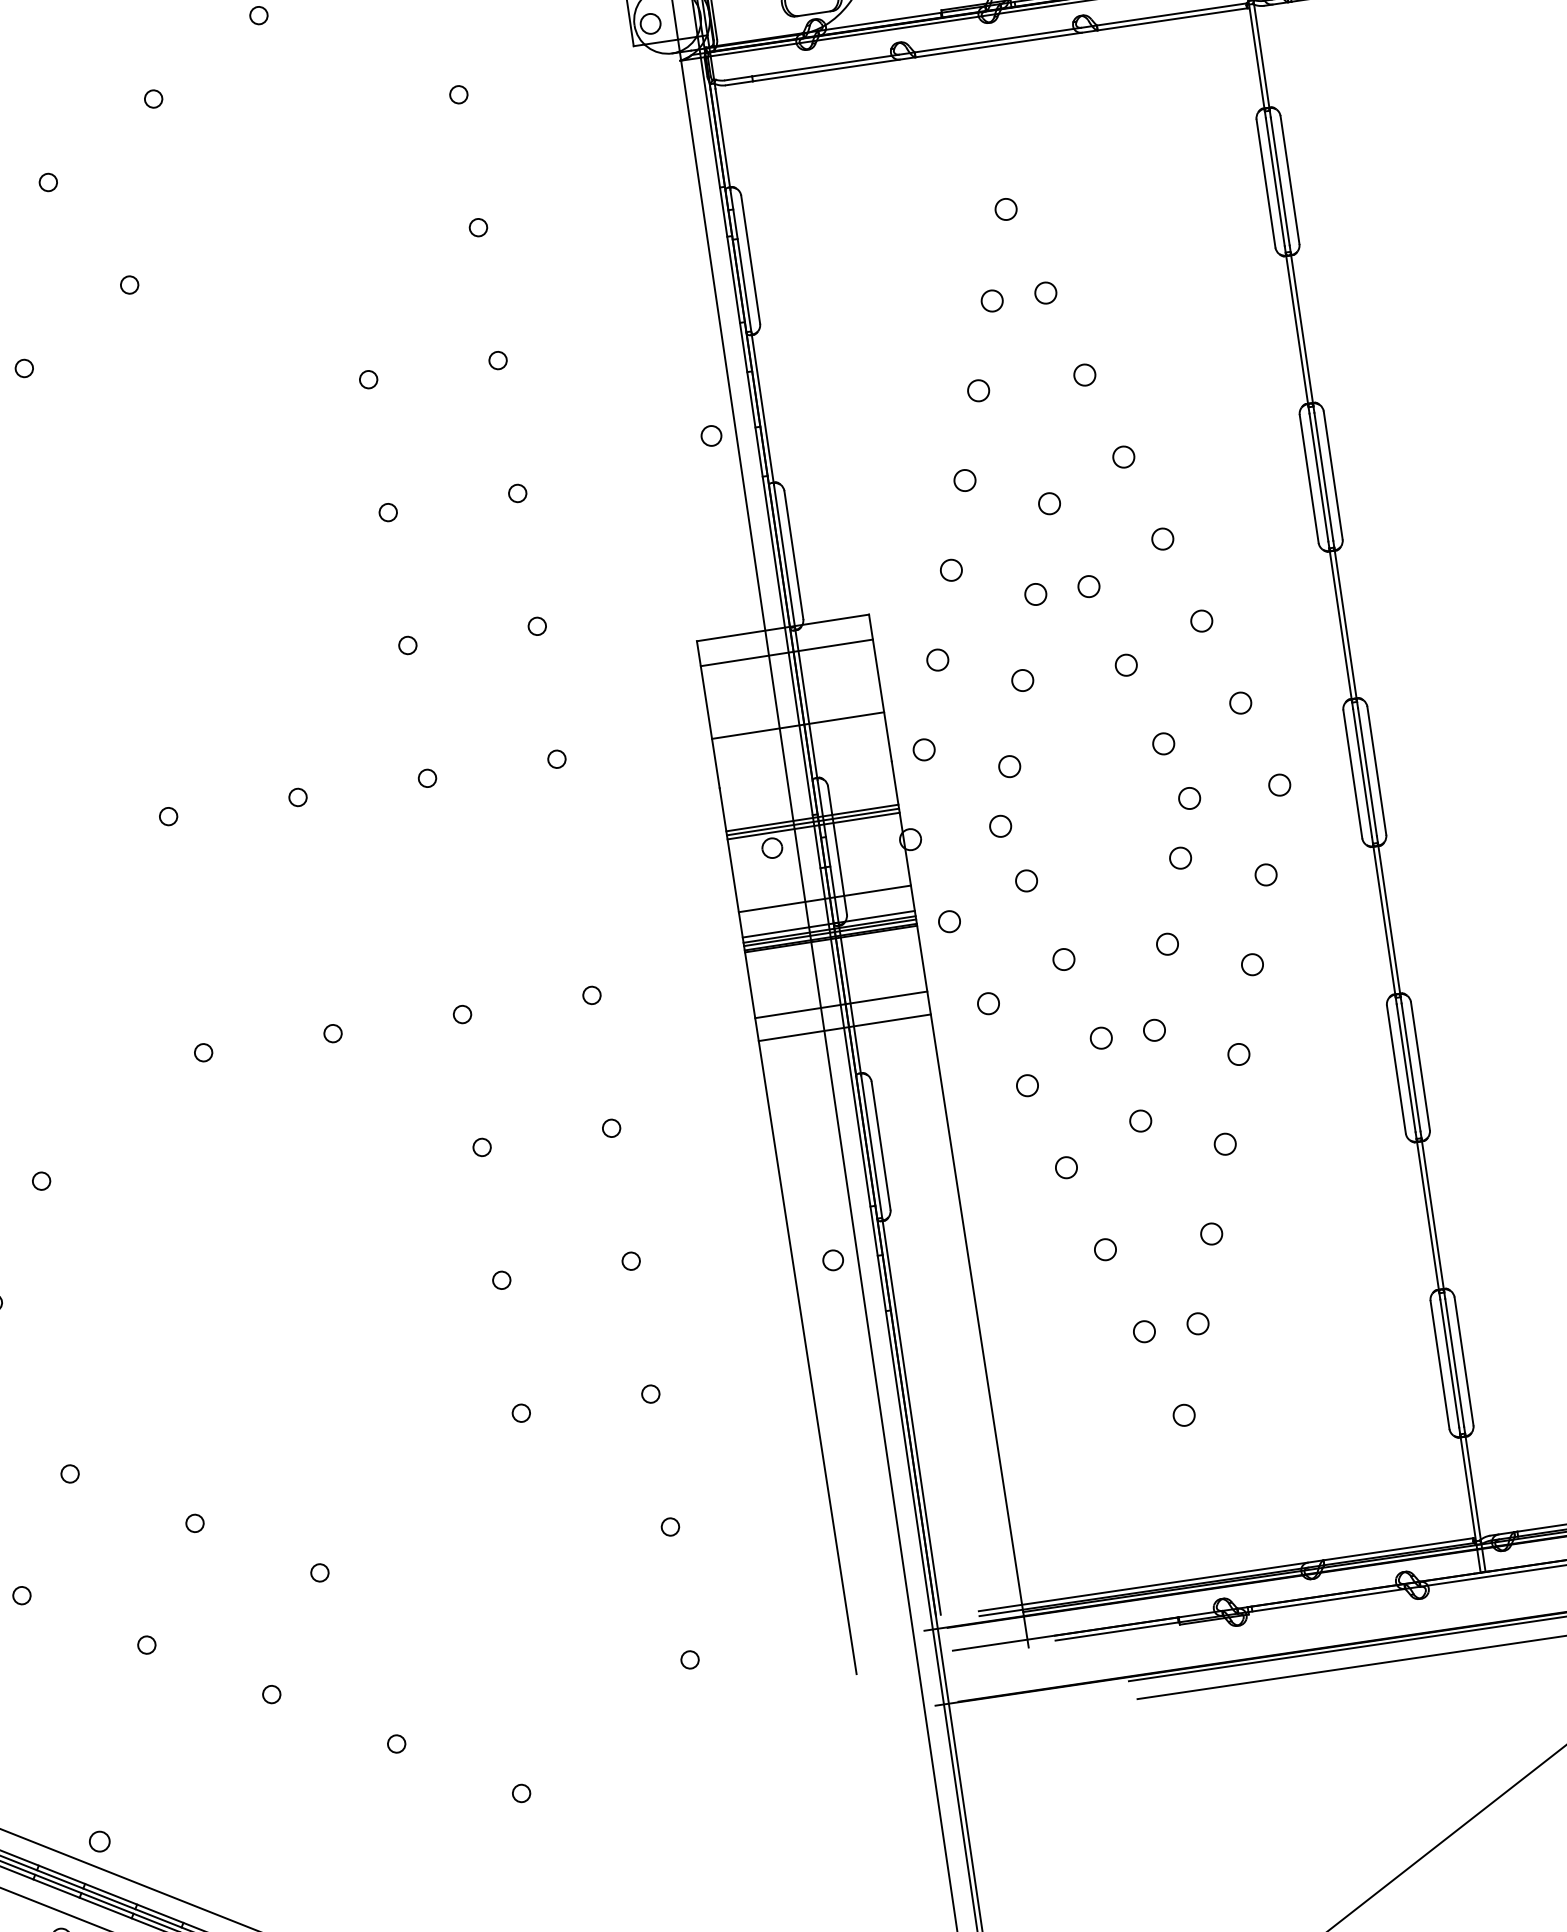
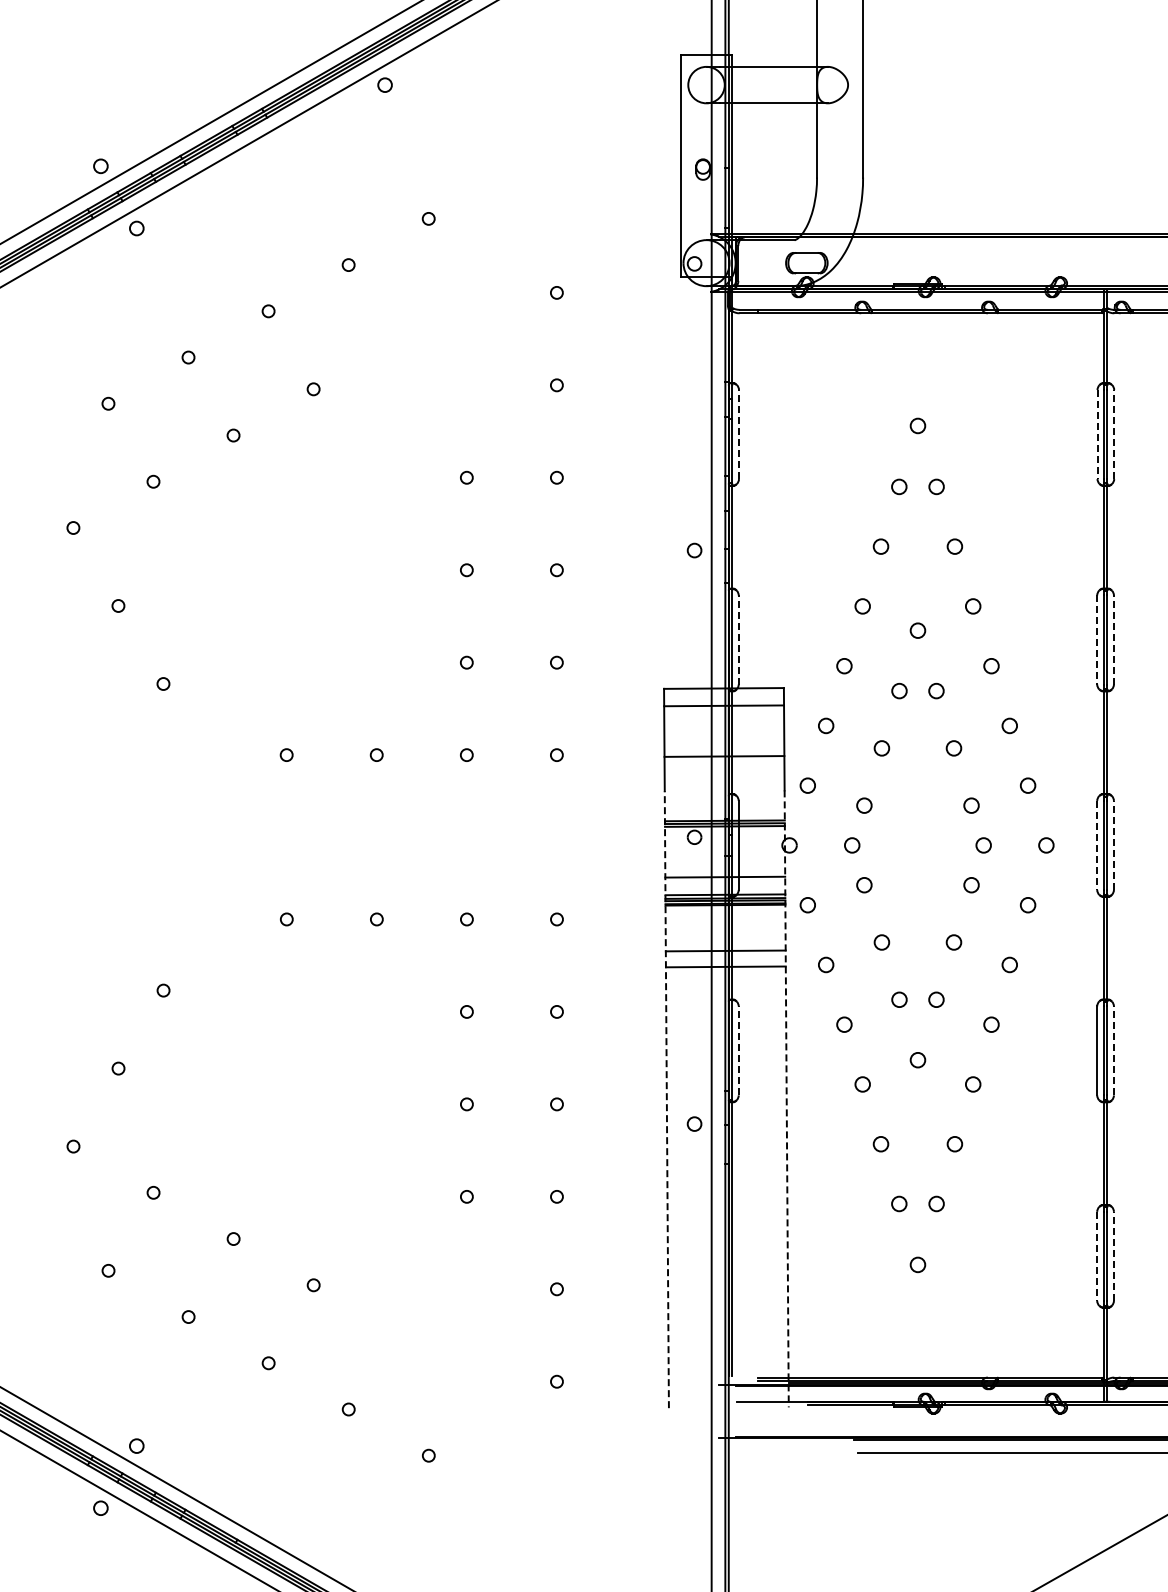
line: (1290, 179) -> (1114, 434), solid -> dashed
line: (1265, 183) -> (1097, 434), solid -> dashed
line: (751, 259) -> (739, 434), solid -> dashed
line: (1332, 474) -> (1113, 639), solid -> dashed
line: (1309, 478) -> (1097, 639), solid -> dashed
line: (793, 554) -> (738, 639), solid -> dashed
line: (1376, 770) -> (1113, 845), solid -> dashed
line: (1353, 774) -> (1097, 845), solid -> dashed
line: (1419, 1065) -> (1113, 1050), solid -> dashed
line: (880, 1145) -> (738, 1050), solid -> dashed
line: (960, 1205) -> (786, 1099), solid -> dashed
line: (787, 1230) -> (666, 1099), solid -> dashed
line: (1463, 1361) -> (1113, 1256), solid -> dashed
line: (1440, 1365) -> (1097, 1256), solid -> dashed

